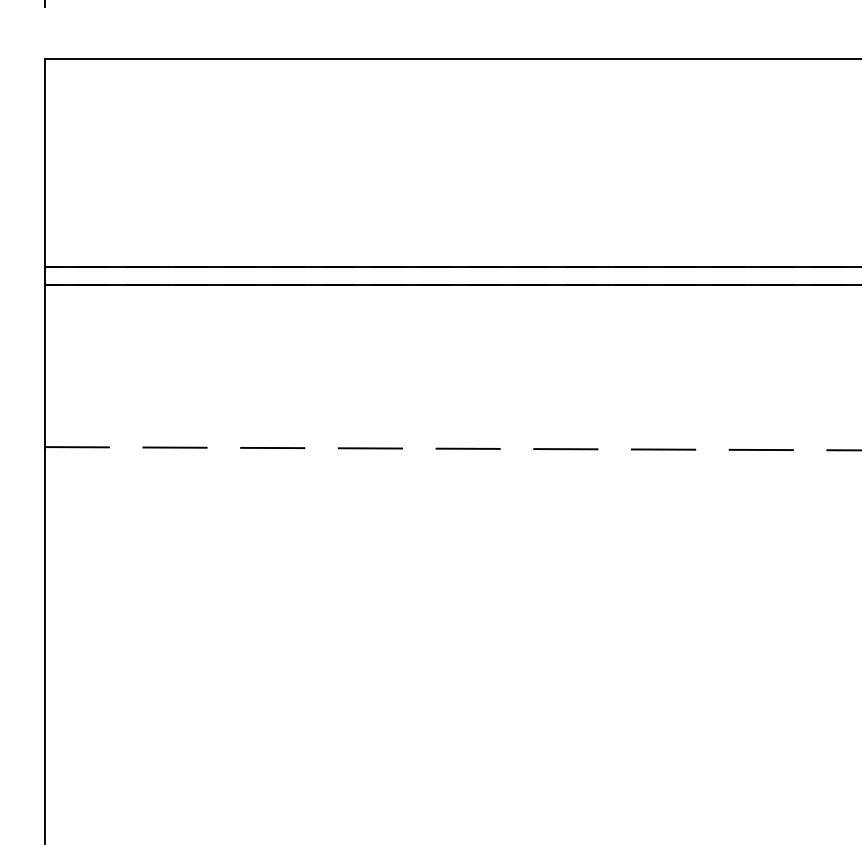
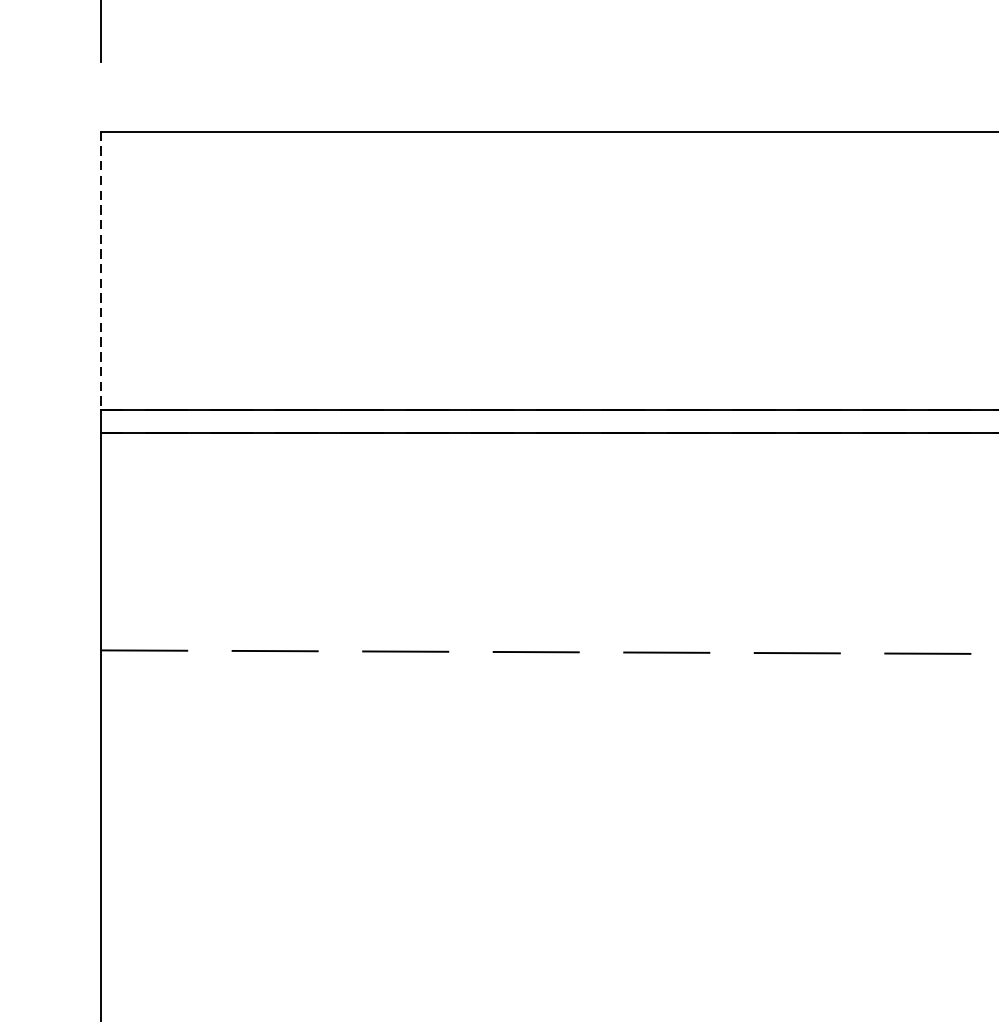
line: (44, 163) -> (100, 271), solid -> dashed

